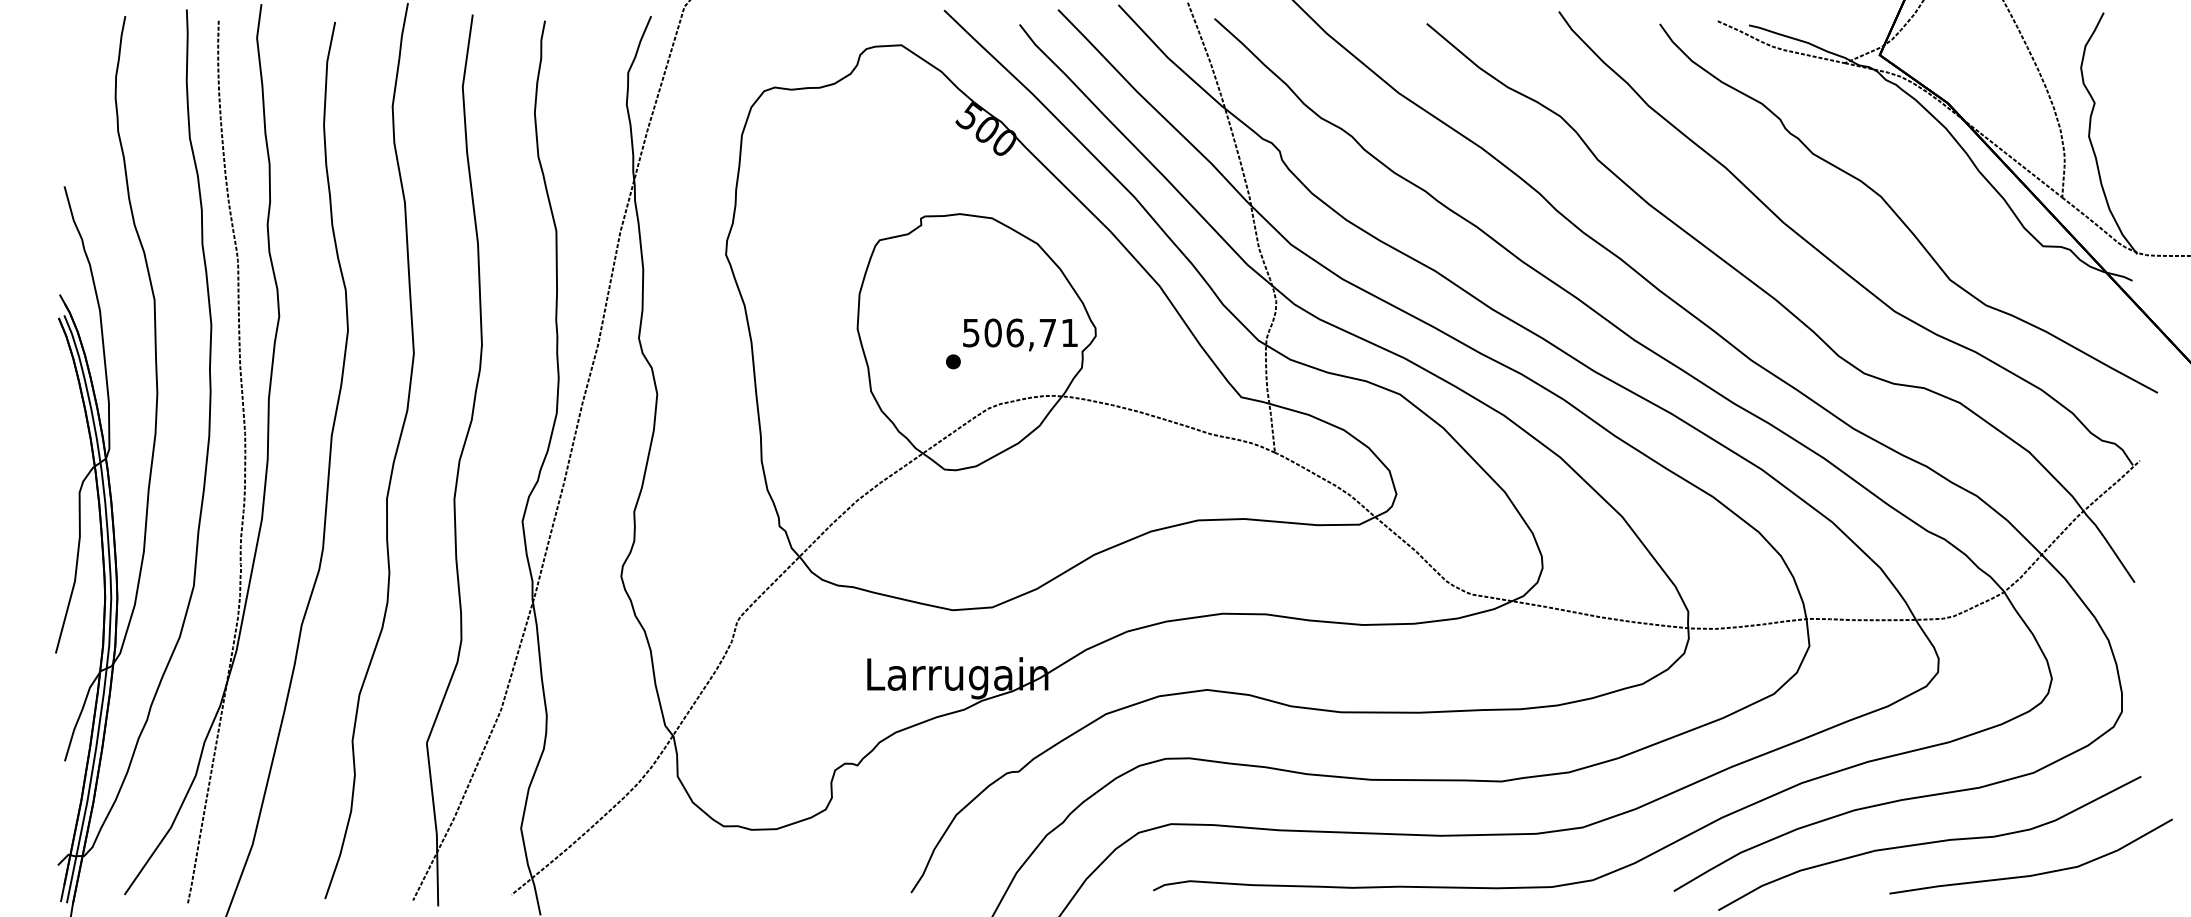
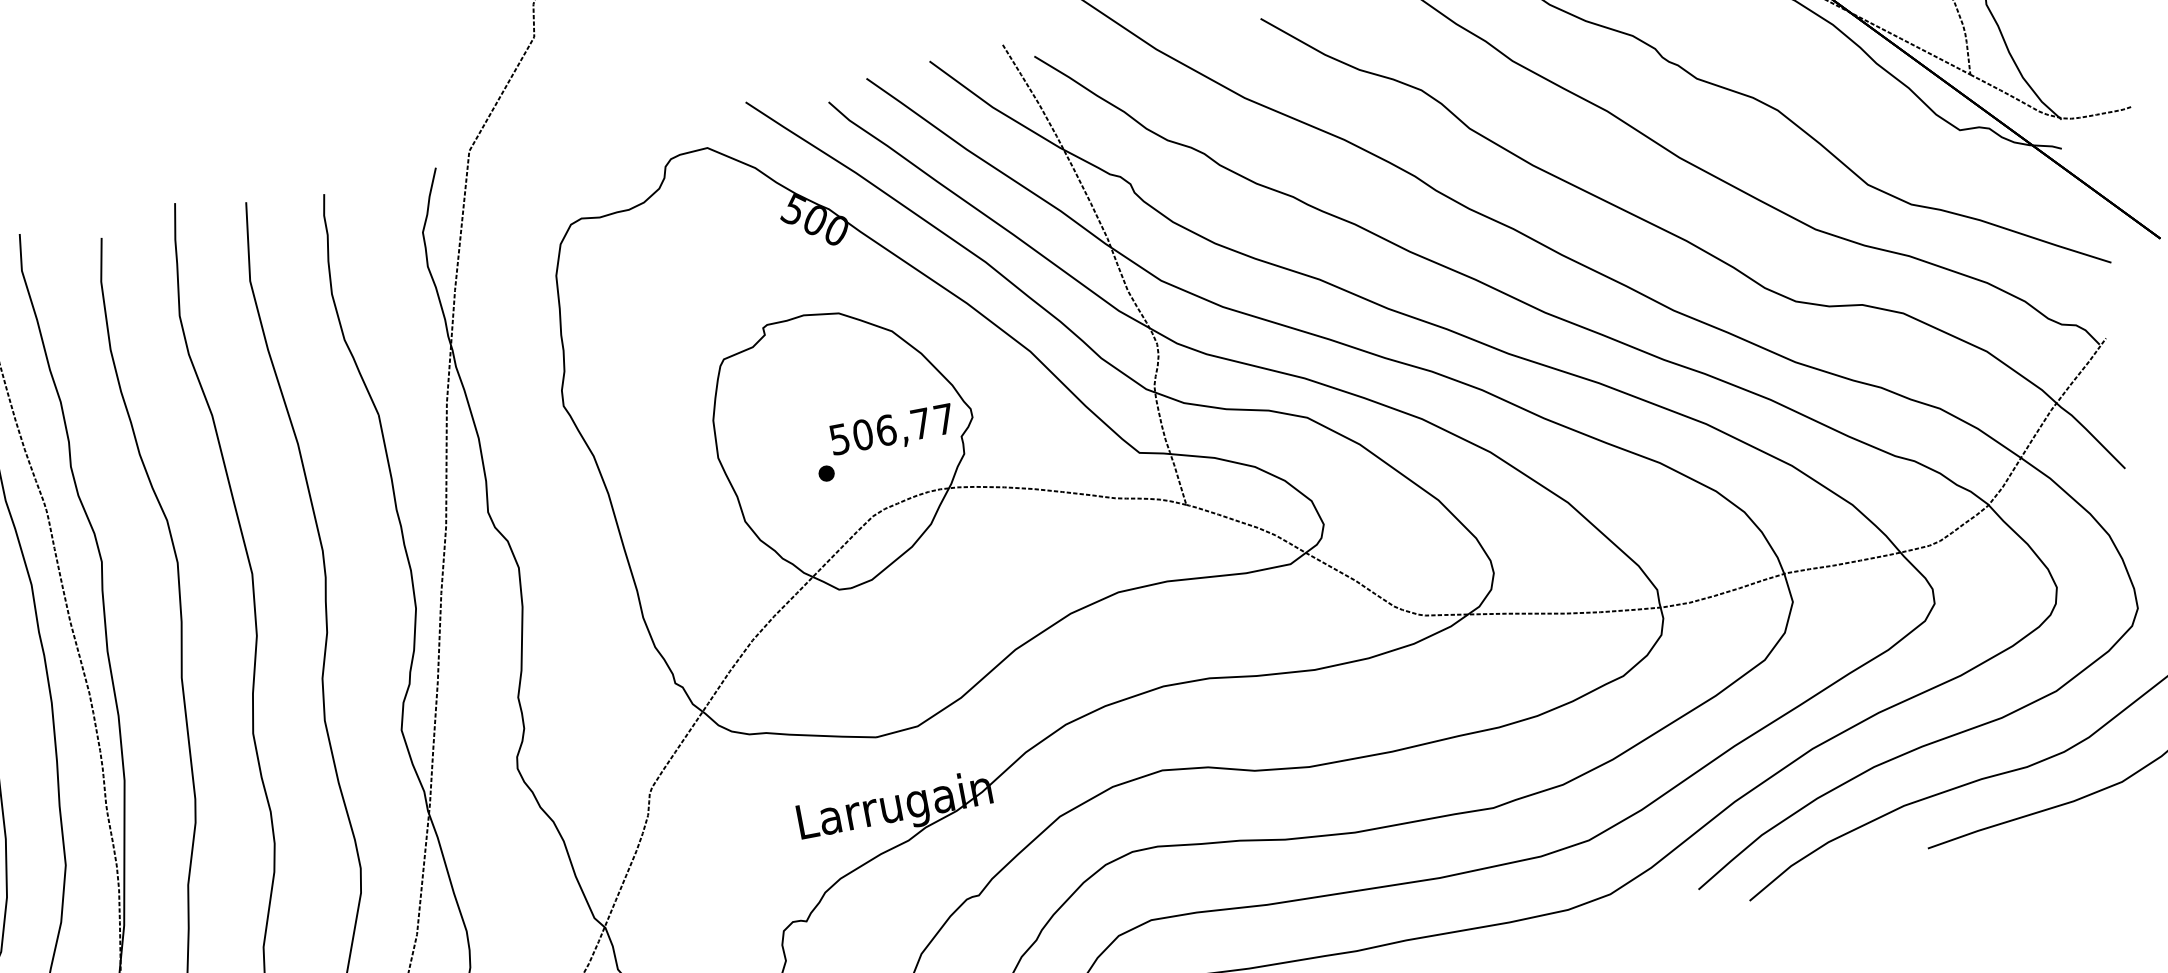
text: (1069, 332) -> (943, 418), 506,71 -> 506,77

